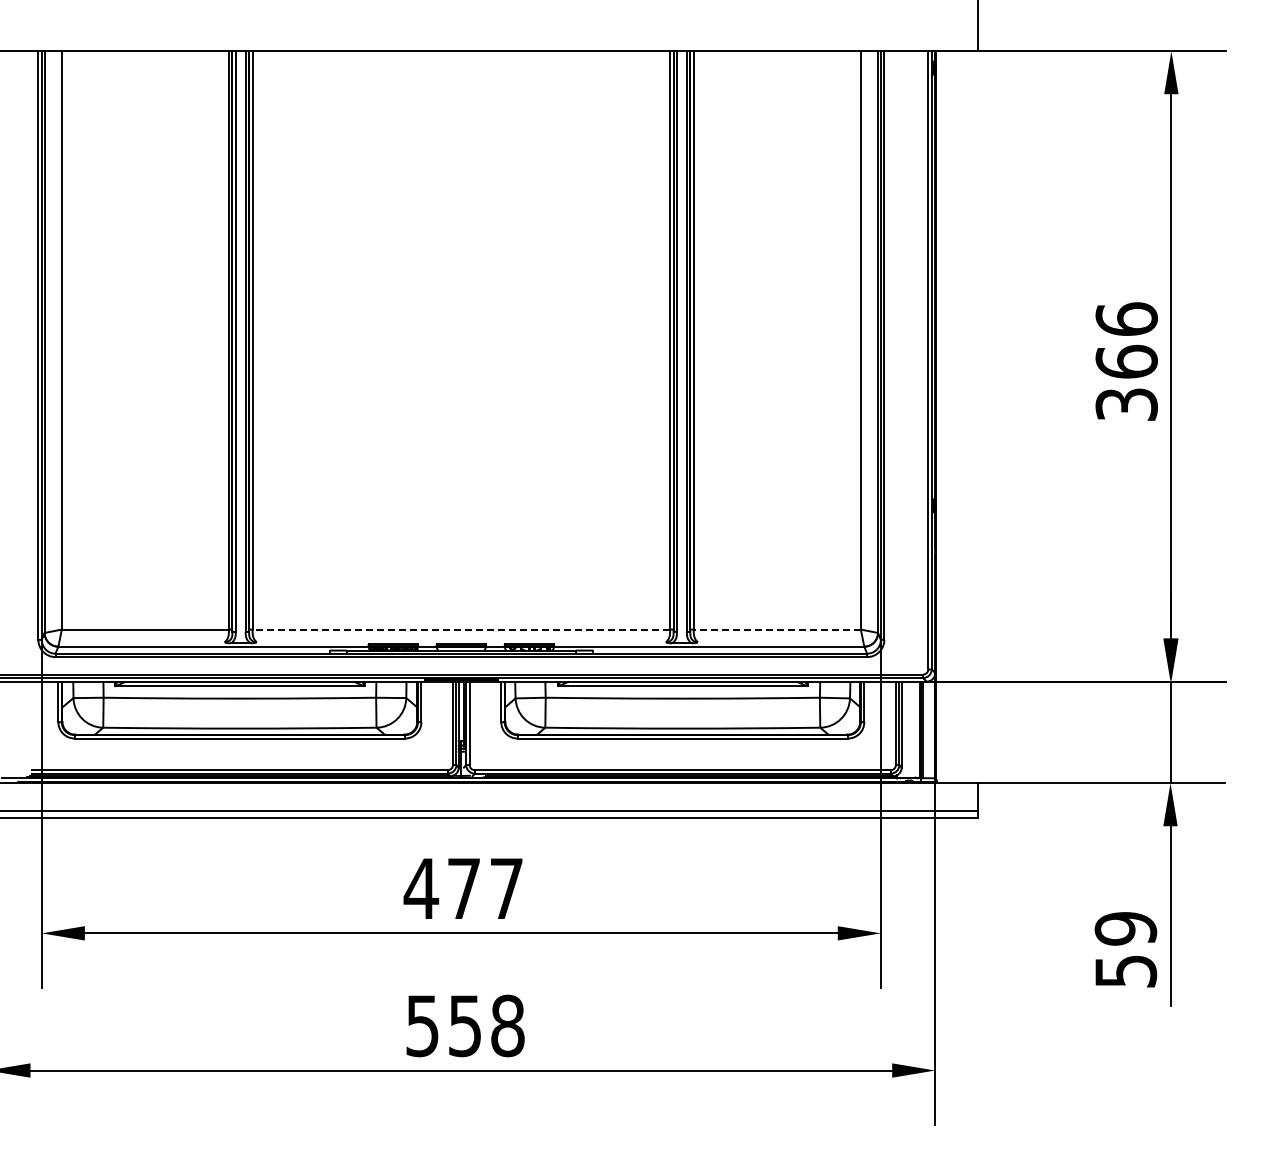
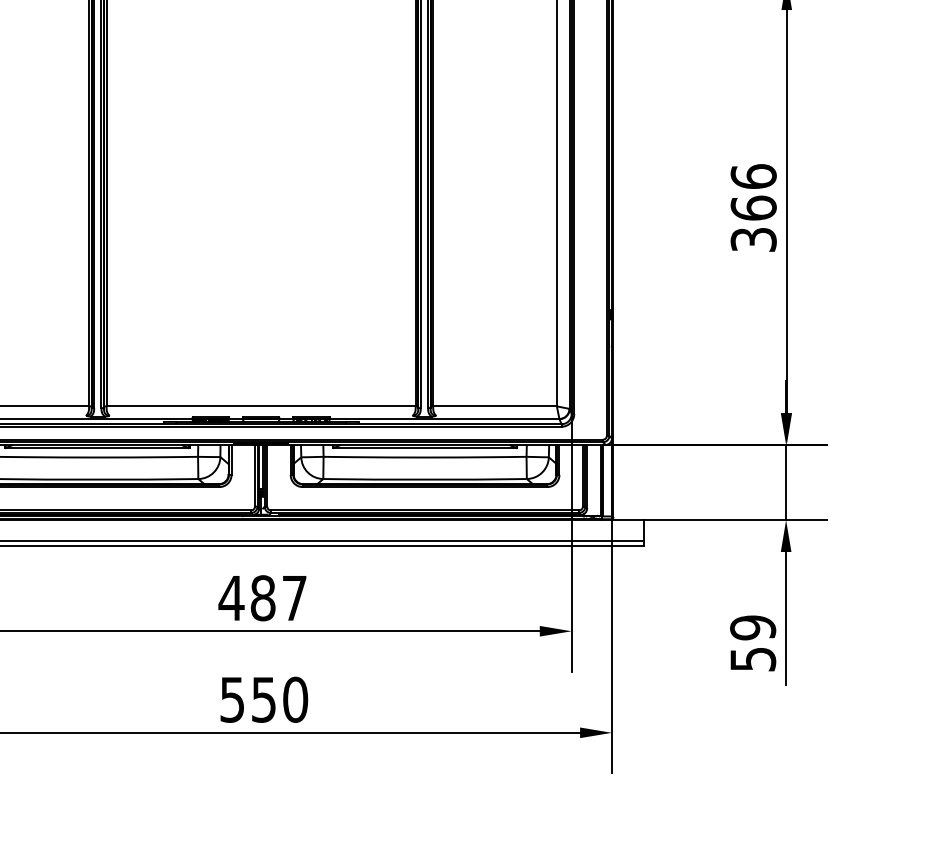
line: (461, 629) -> (261, 406), dashed -> solid
line: (777, 629) -> (495, 406), dashed -> solid
text: (463, 888) -> (262, 598), 477 -> 487
text: (507, 1025) -> (295, 699), 558 -> 550

